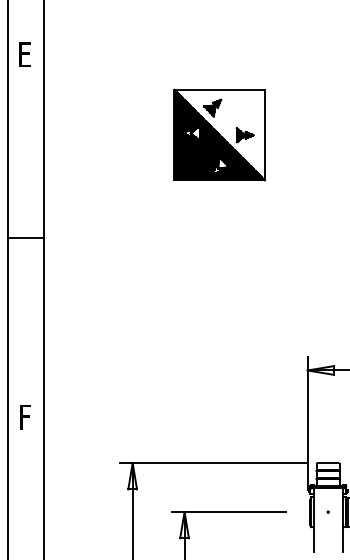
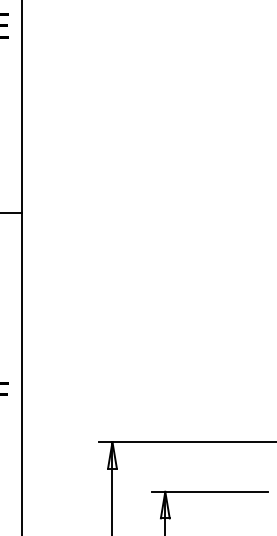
part: (219, 134) -> (200, 107), removed

